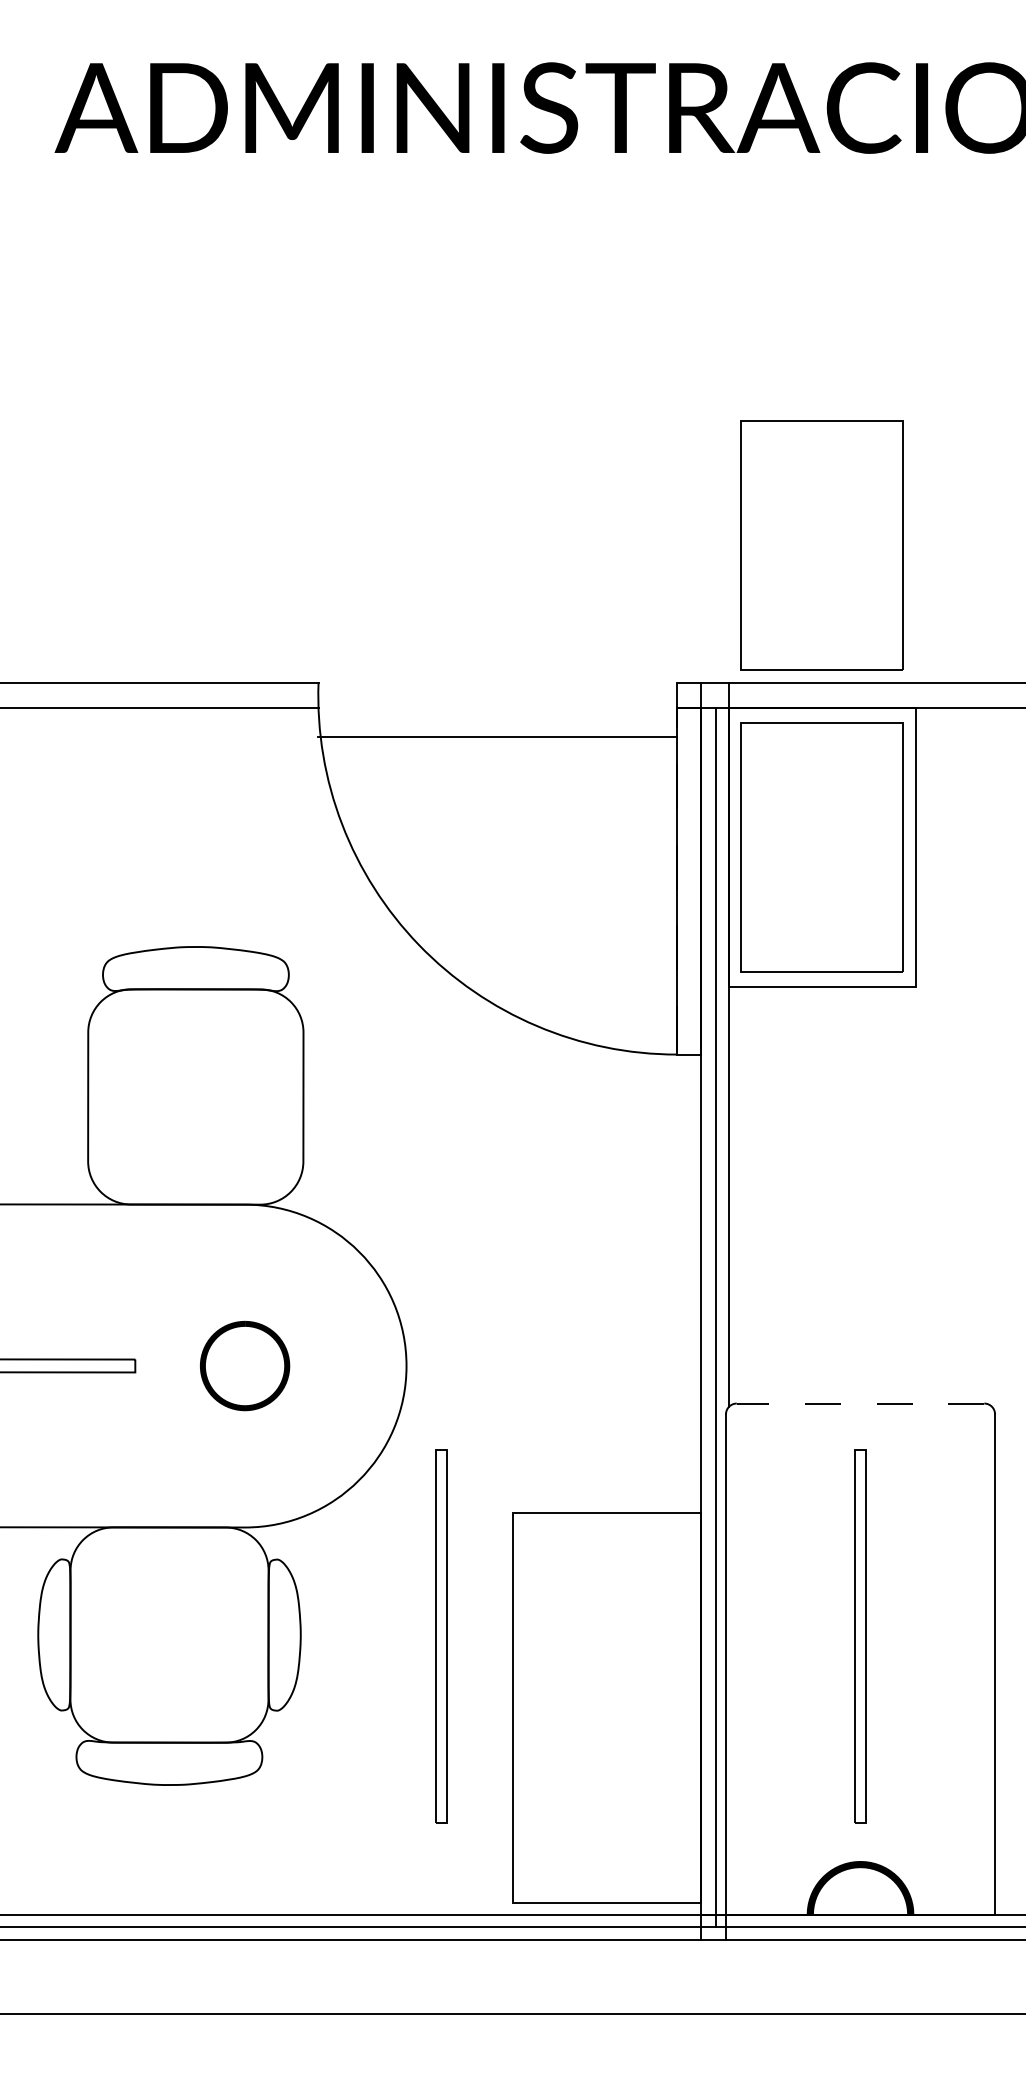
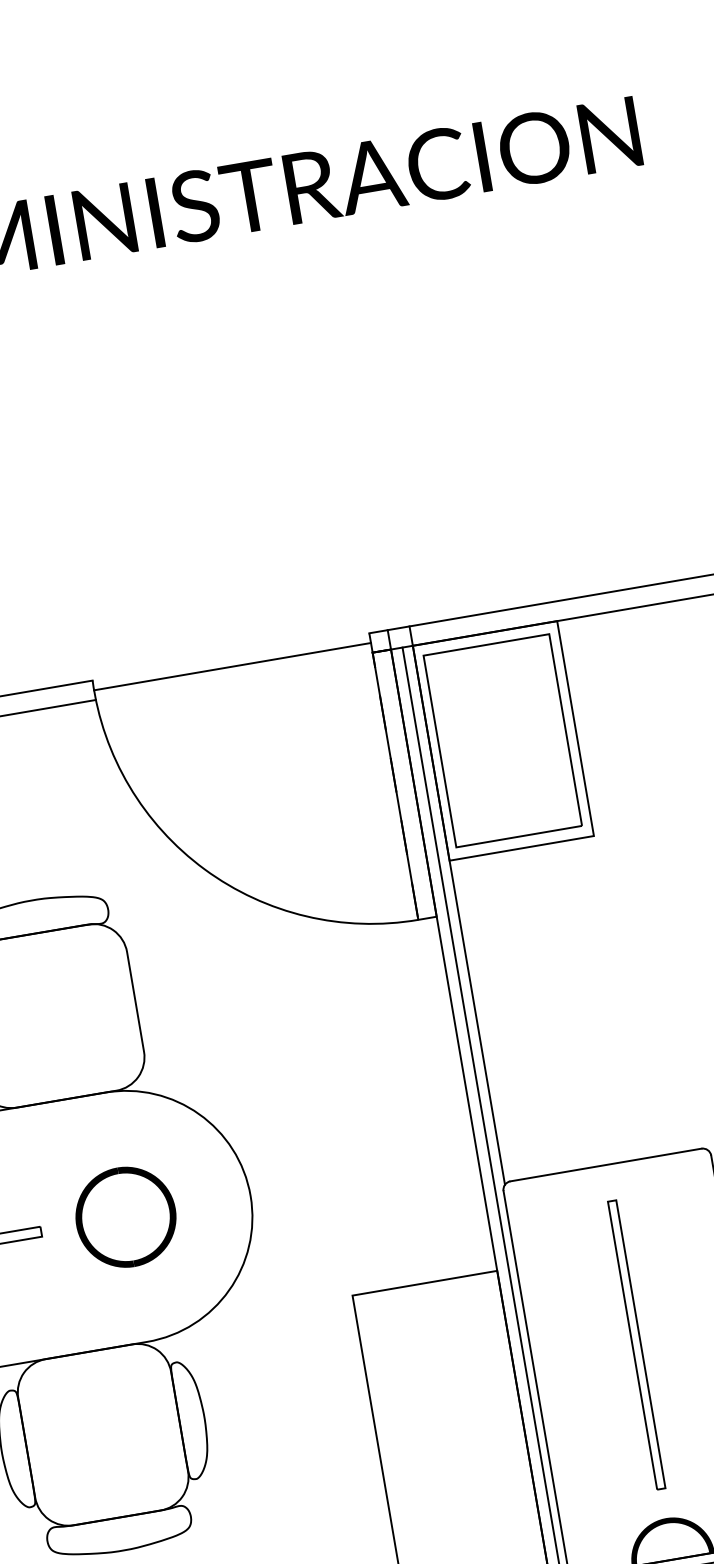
part: (821, 545) -> (462, 507), removed
line: (497, 736) -> (232, 666), moved
part: (244, 1365) -> (125, 1216), size x1.43
line: (860, 1403) -> (605, 1164), dashed -> solid
part: (441, 1636) -> (313, 1400), removed

